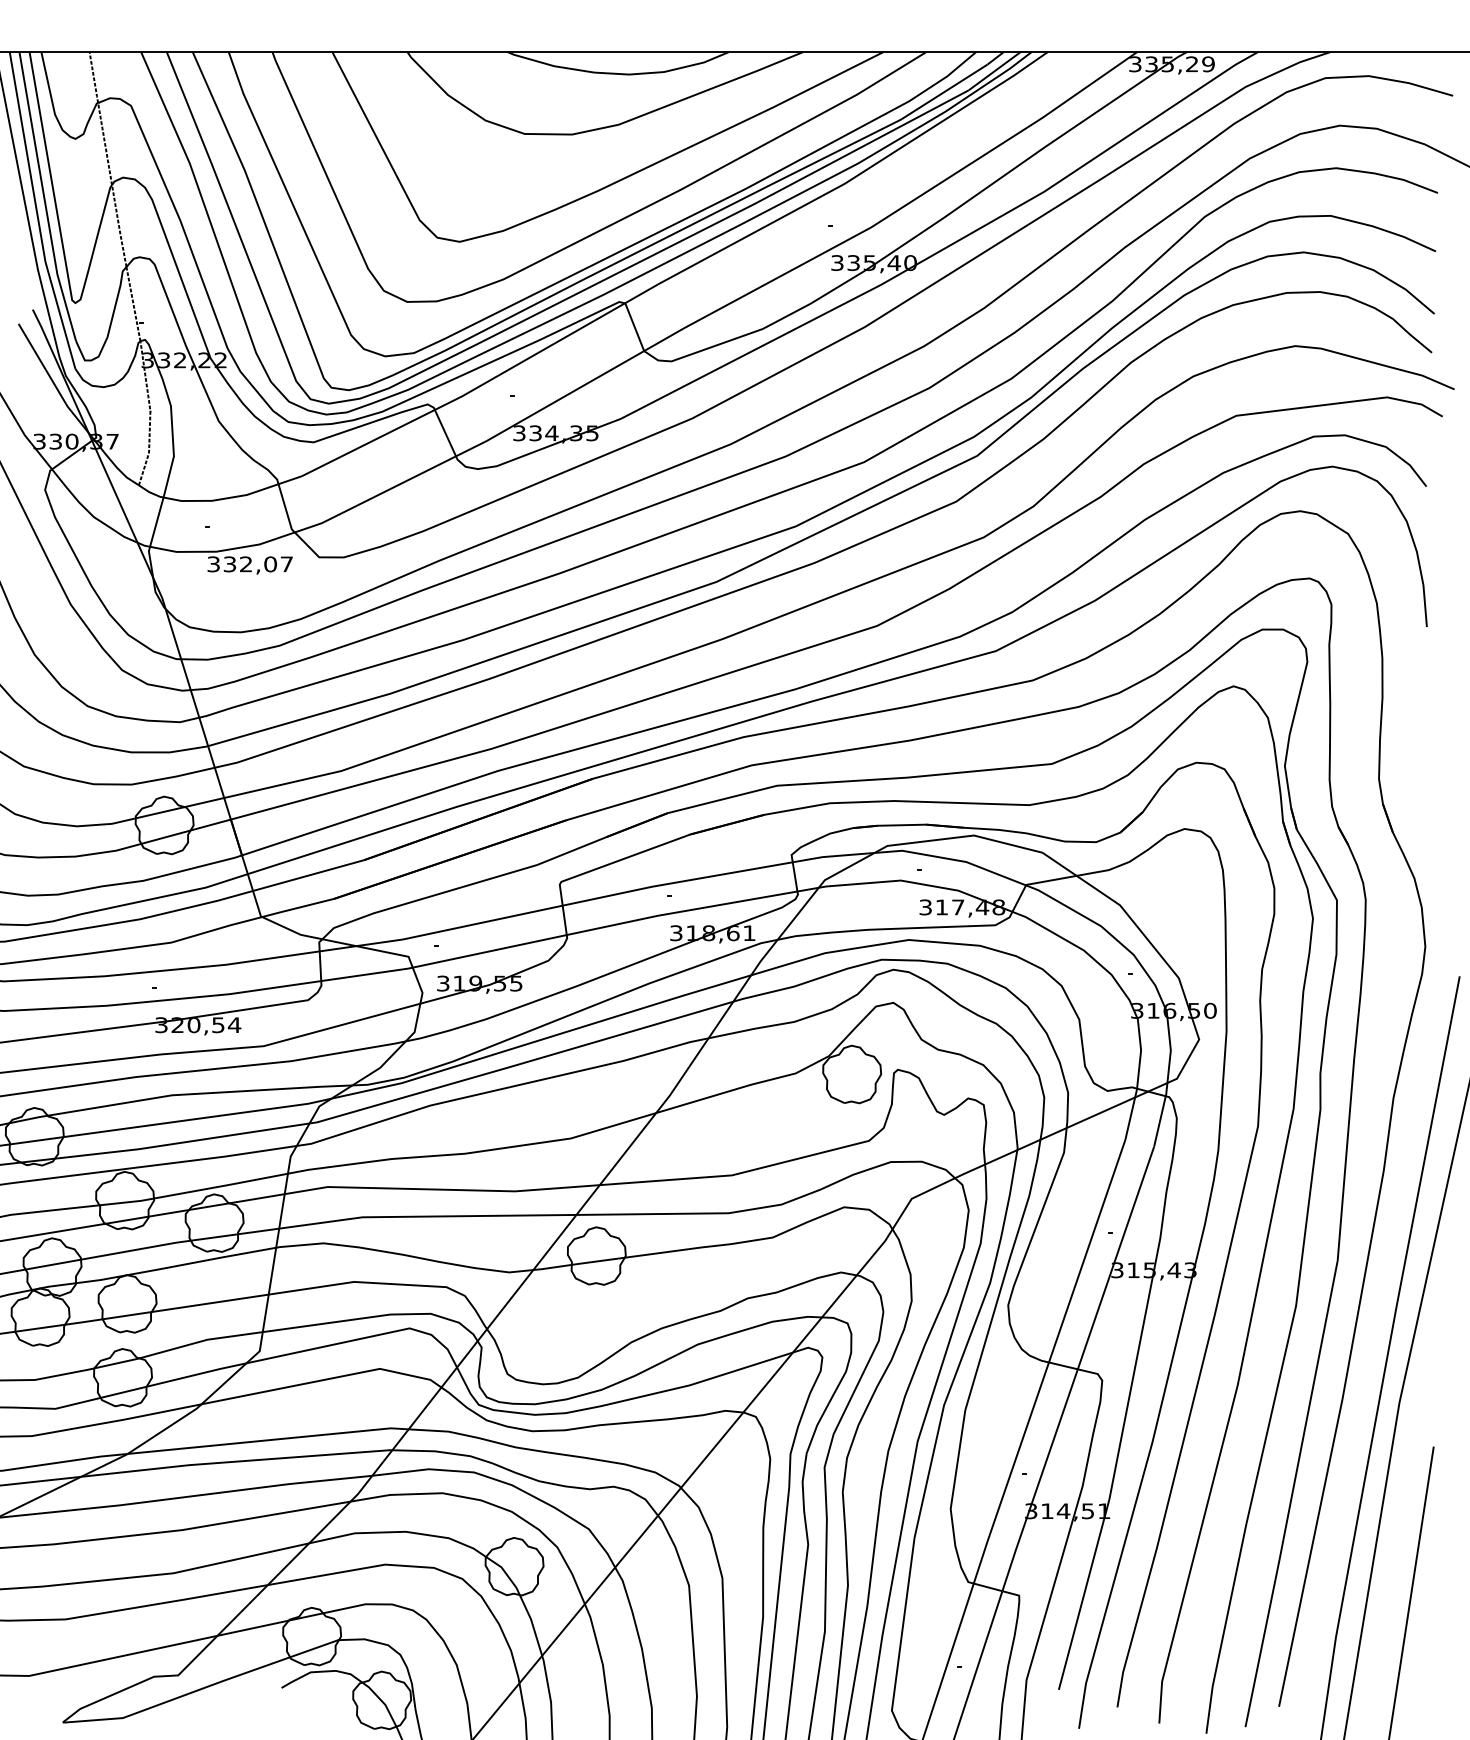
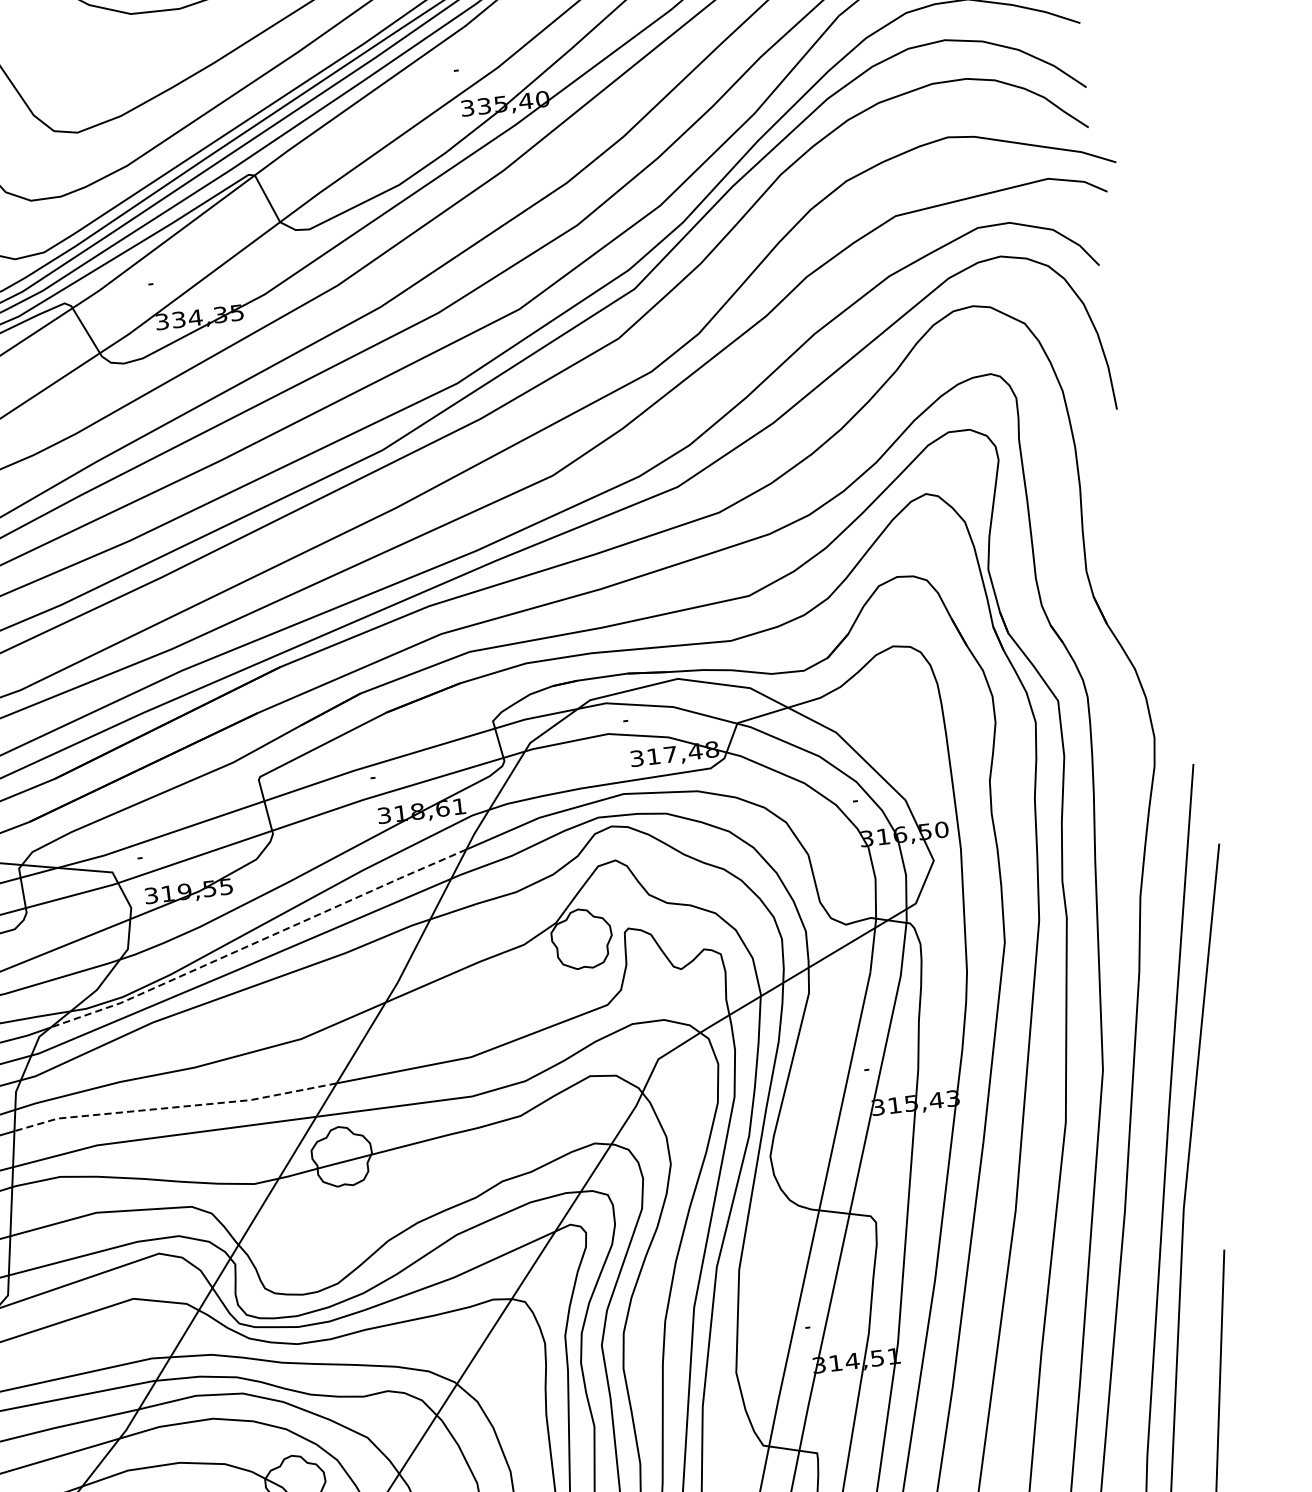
line: (541, 1039) -> (259, 941), solid -> dashed
line: (441, 1189) -> (174, 1107), solid -> dashed

